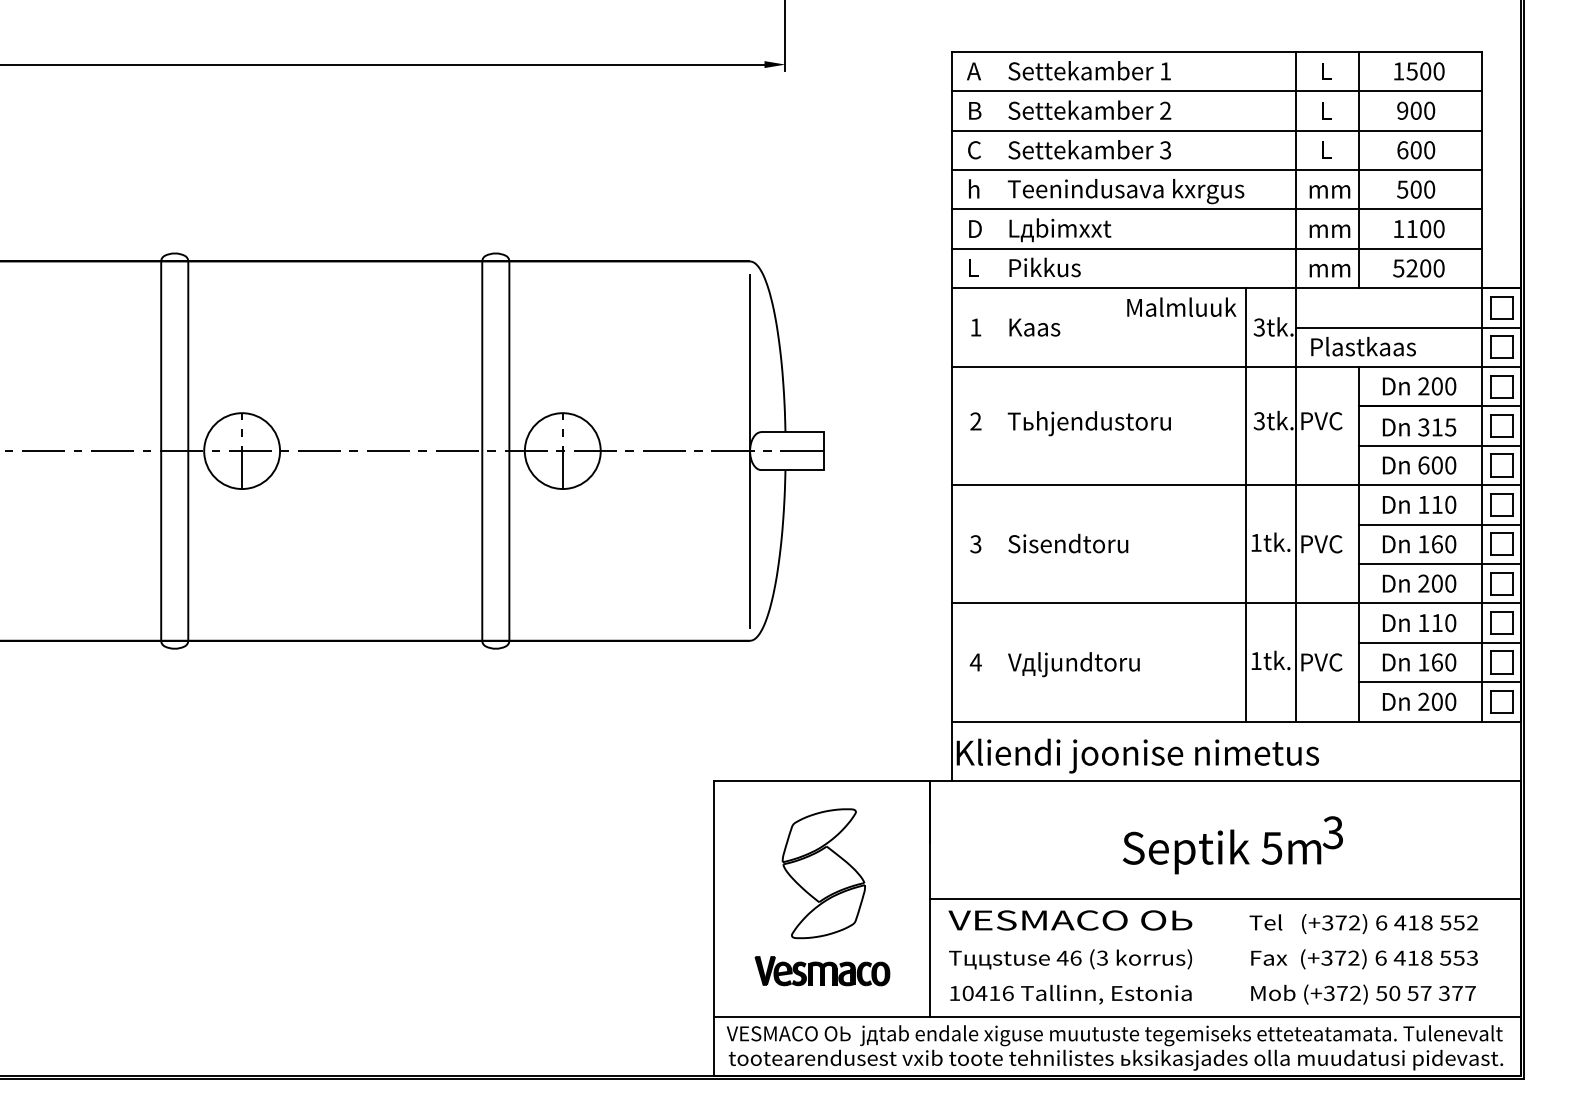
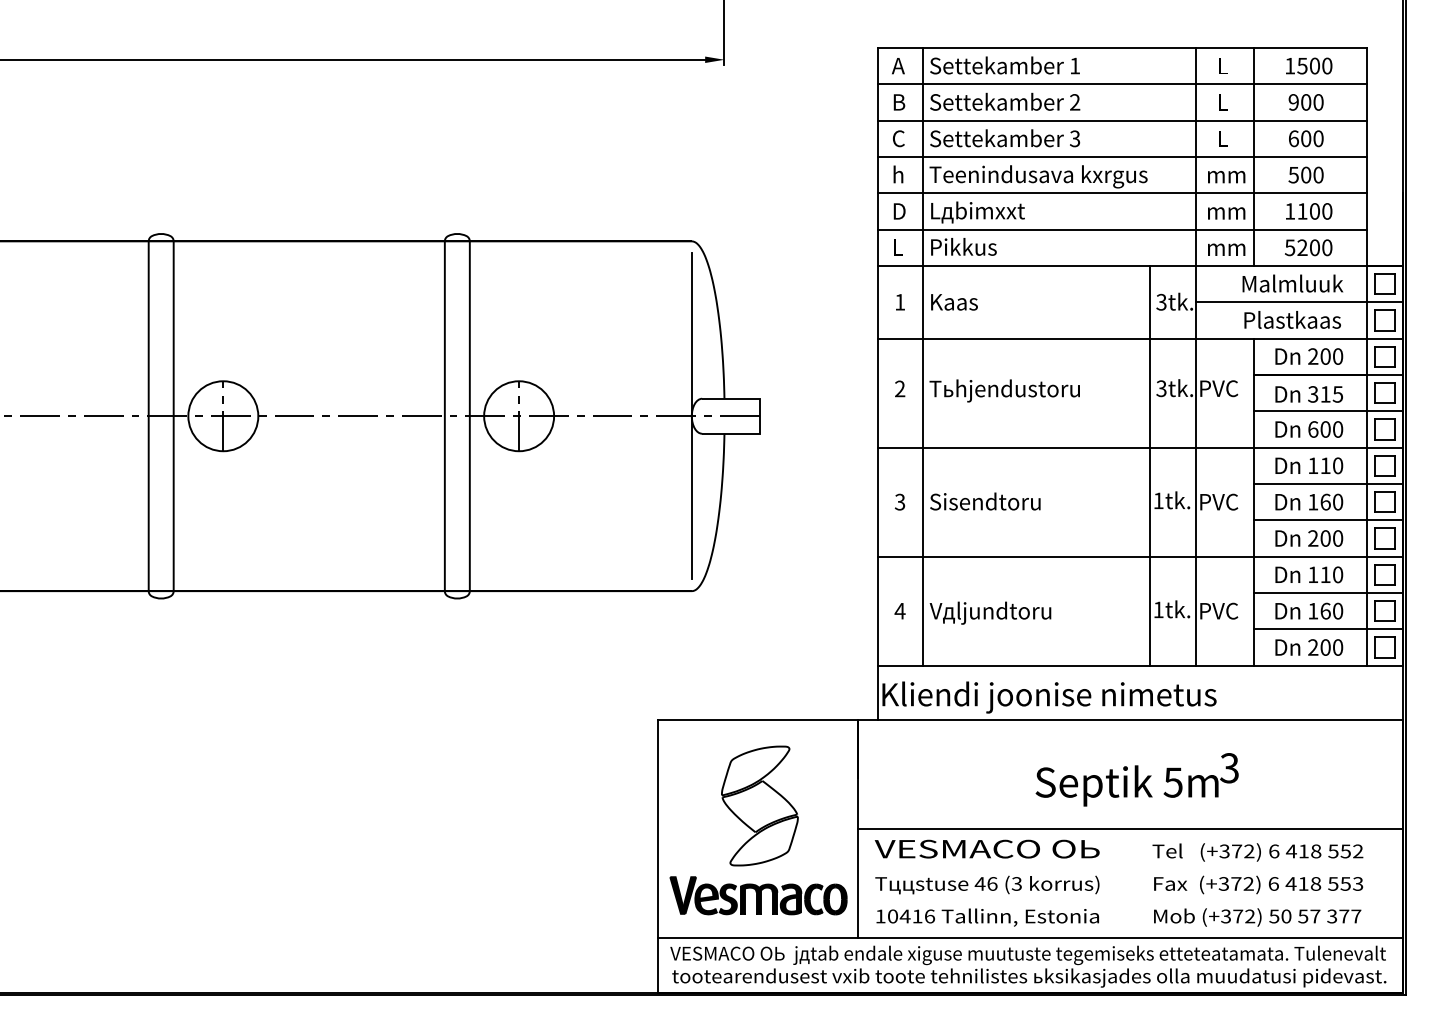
text: (1181, 306) -> (1292, 282), moved
text: (1363, 346) -> (1292, 319), moved
line: (1000, 386) -> (922, 356), added
part: (822, 971) -> (758, 896), size x1.43

